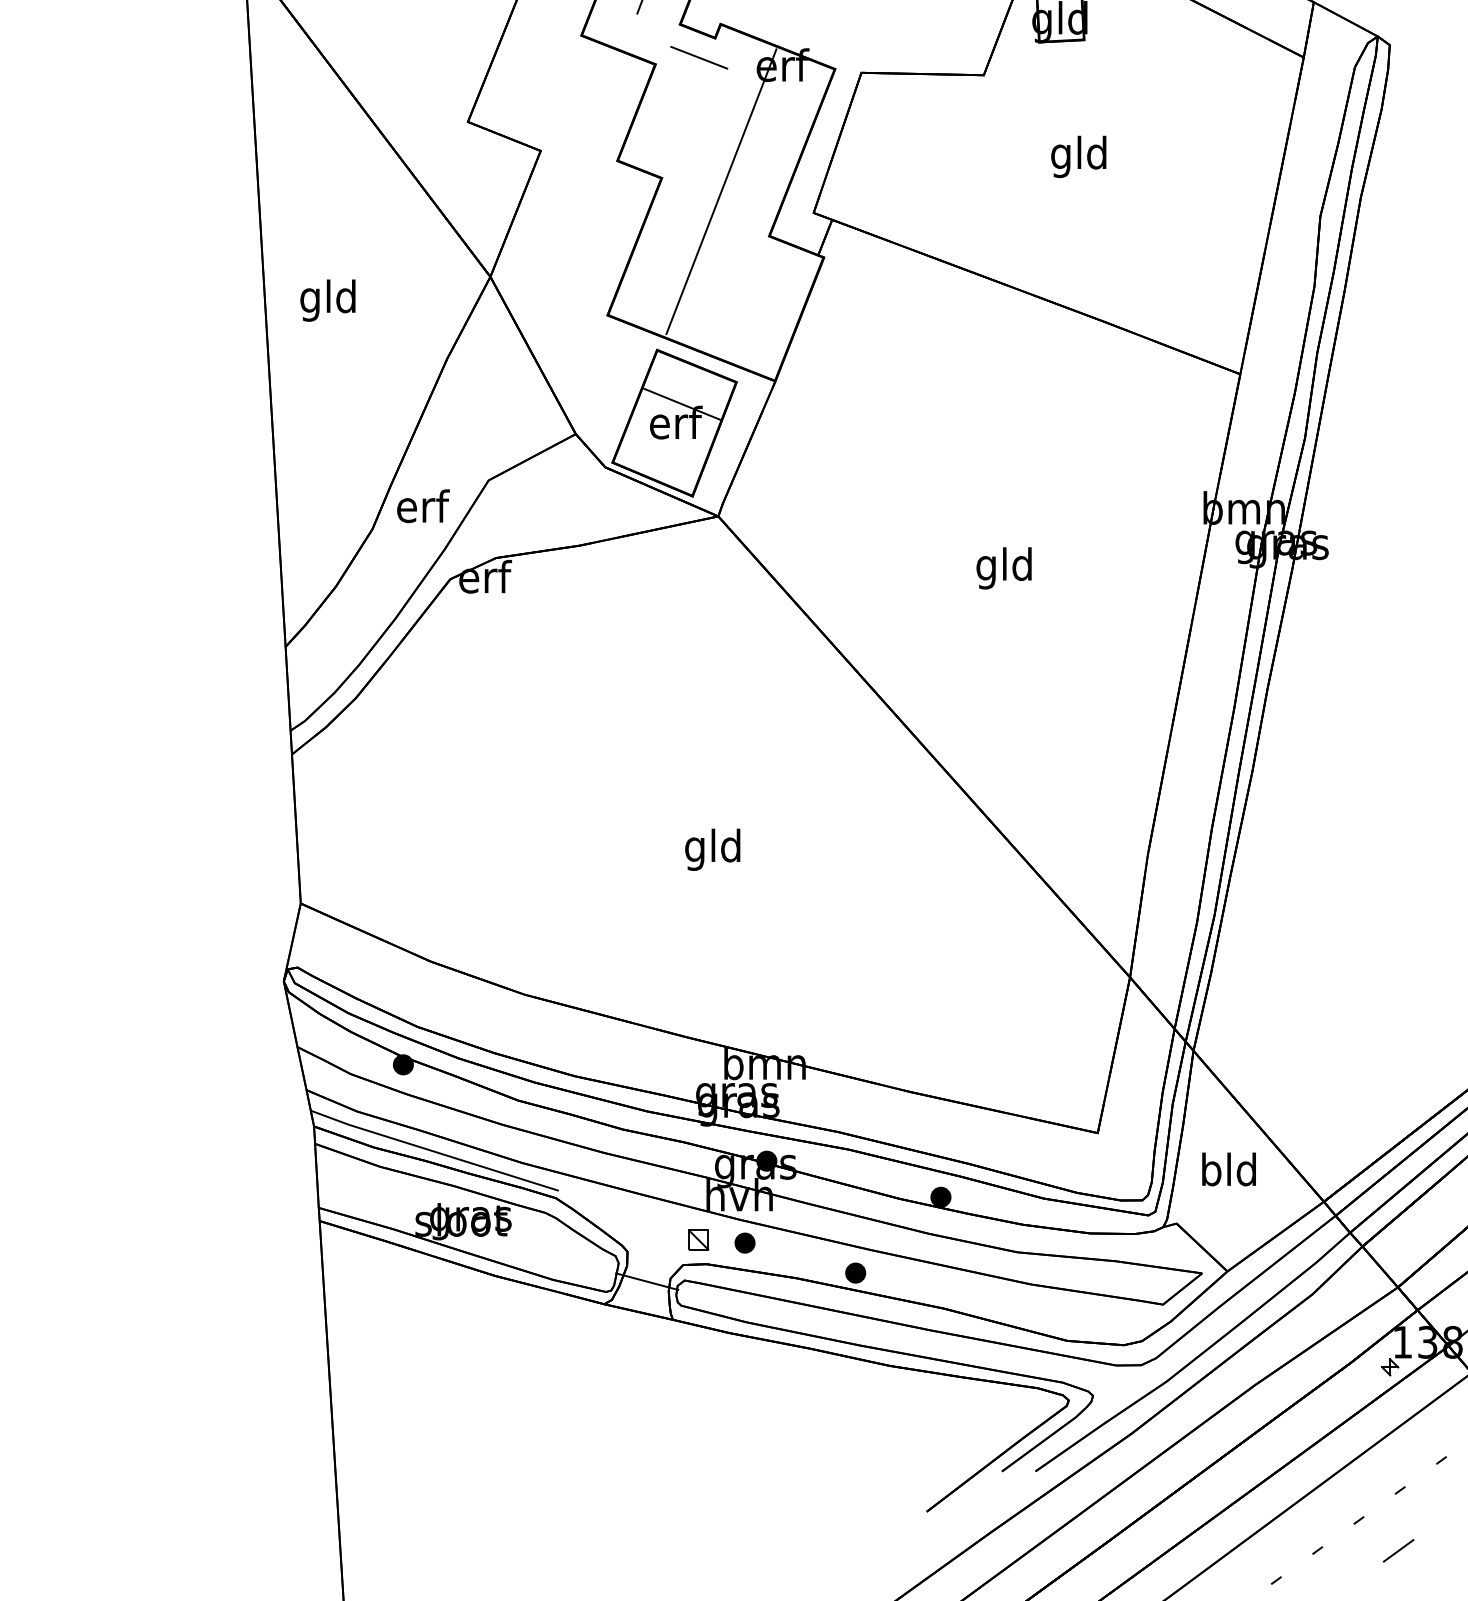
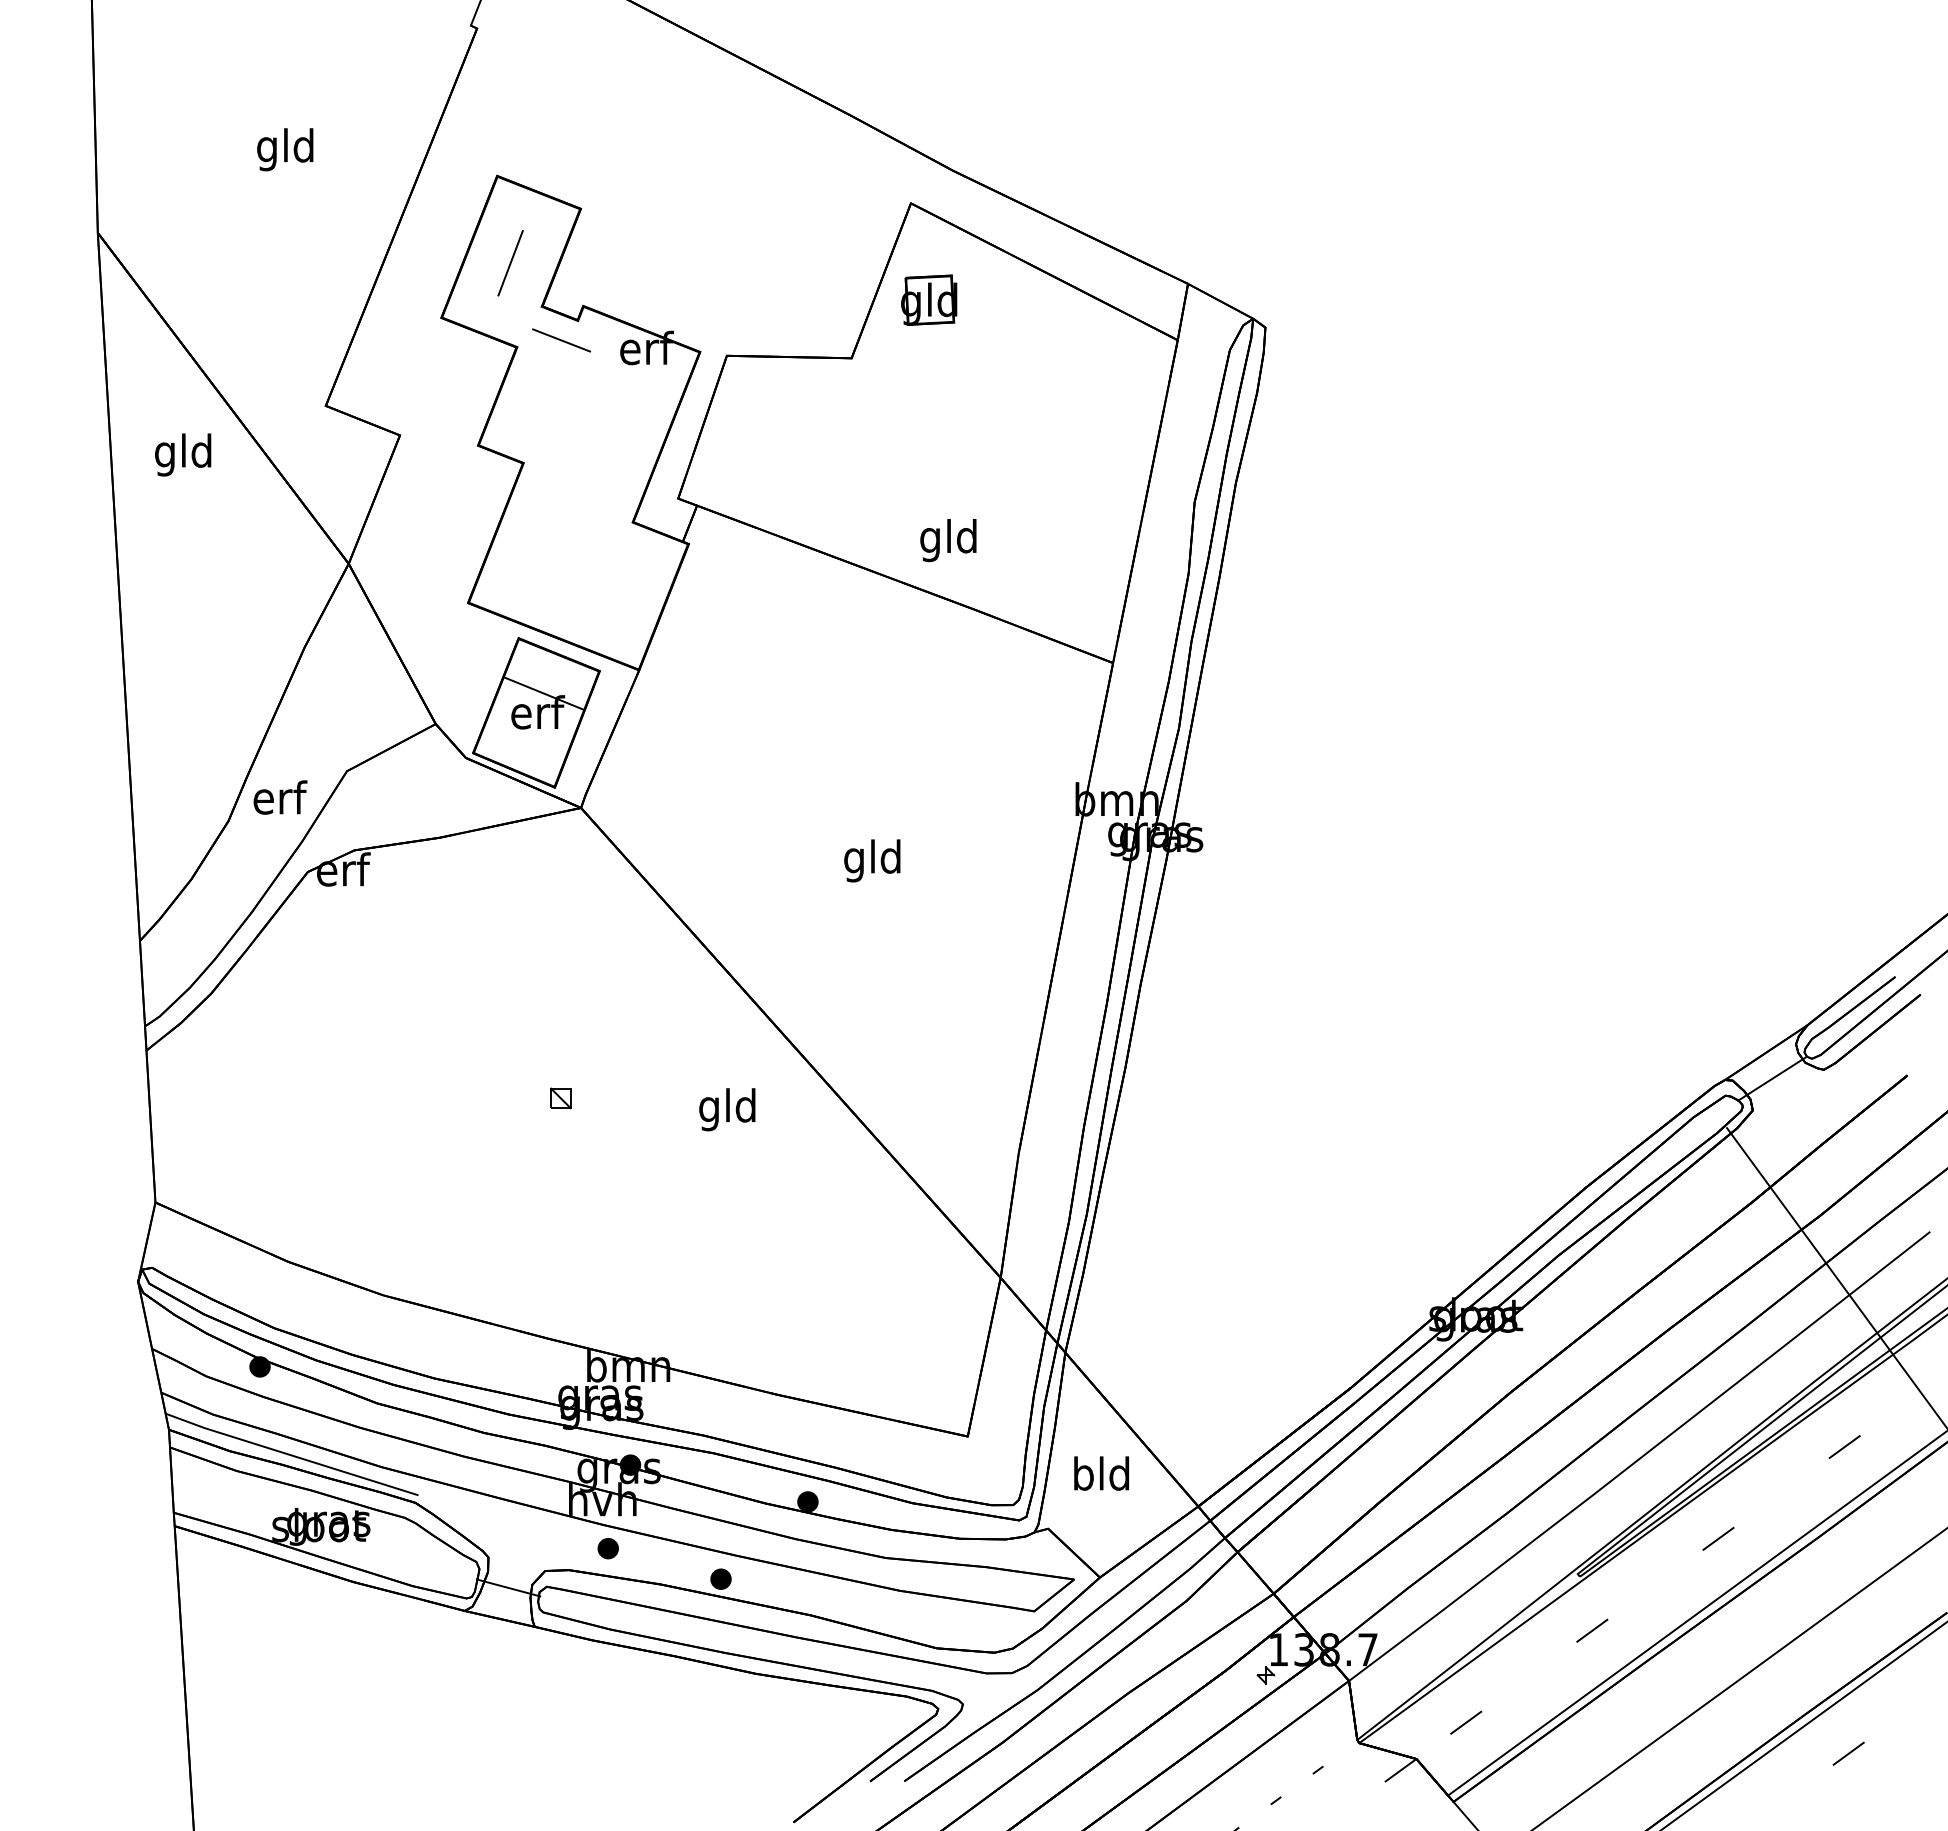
text: (1078, 156) -> (948, 540), moved
line: (721, 191) -> (584, 476), removed
text: (328, 300) -> (183, 454), moved
text: (712, 849) -> (727, 1109), moved
part: (698, 1240) -> (560, 1098), moved

